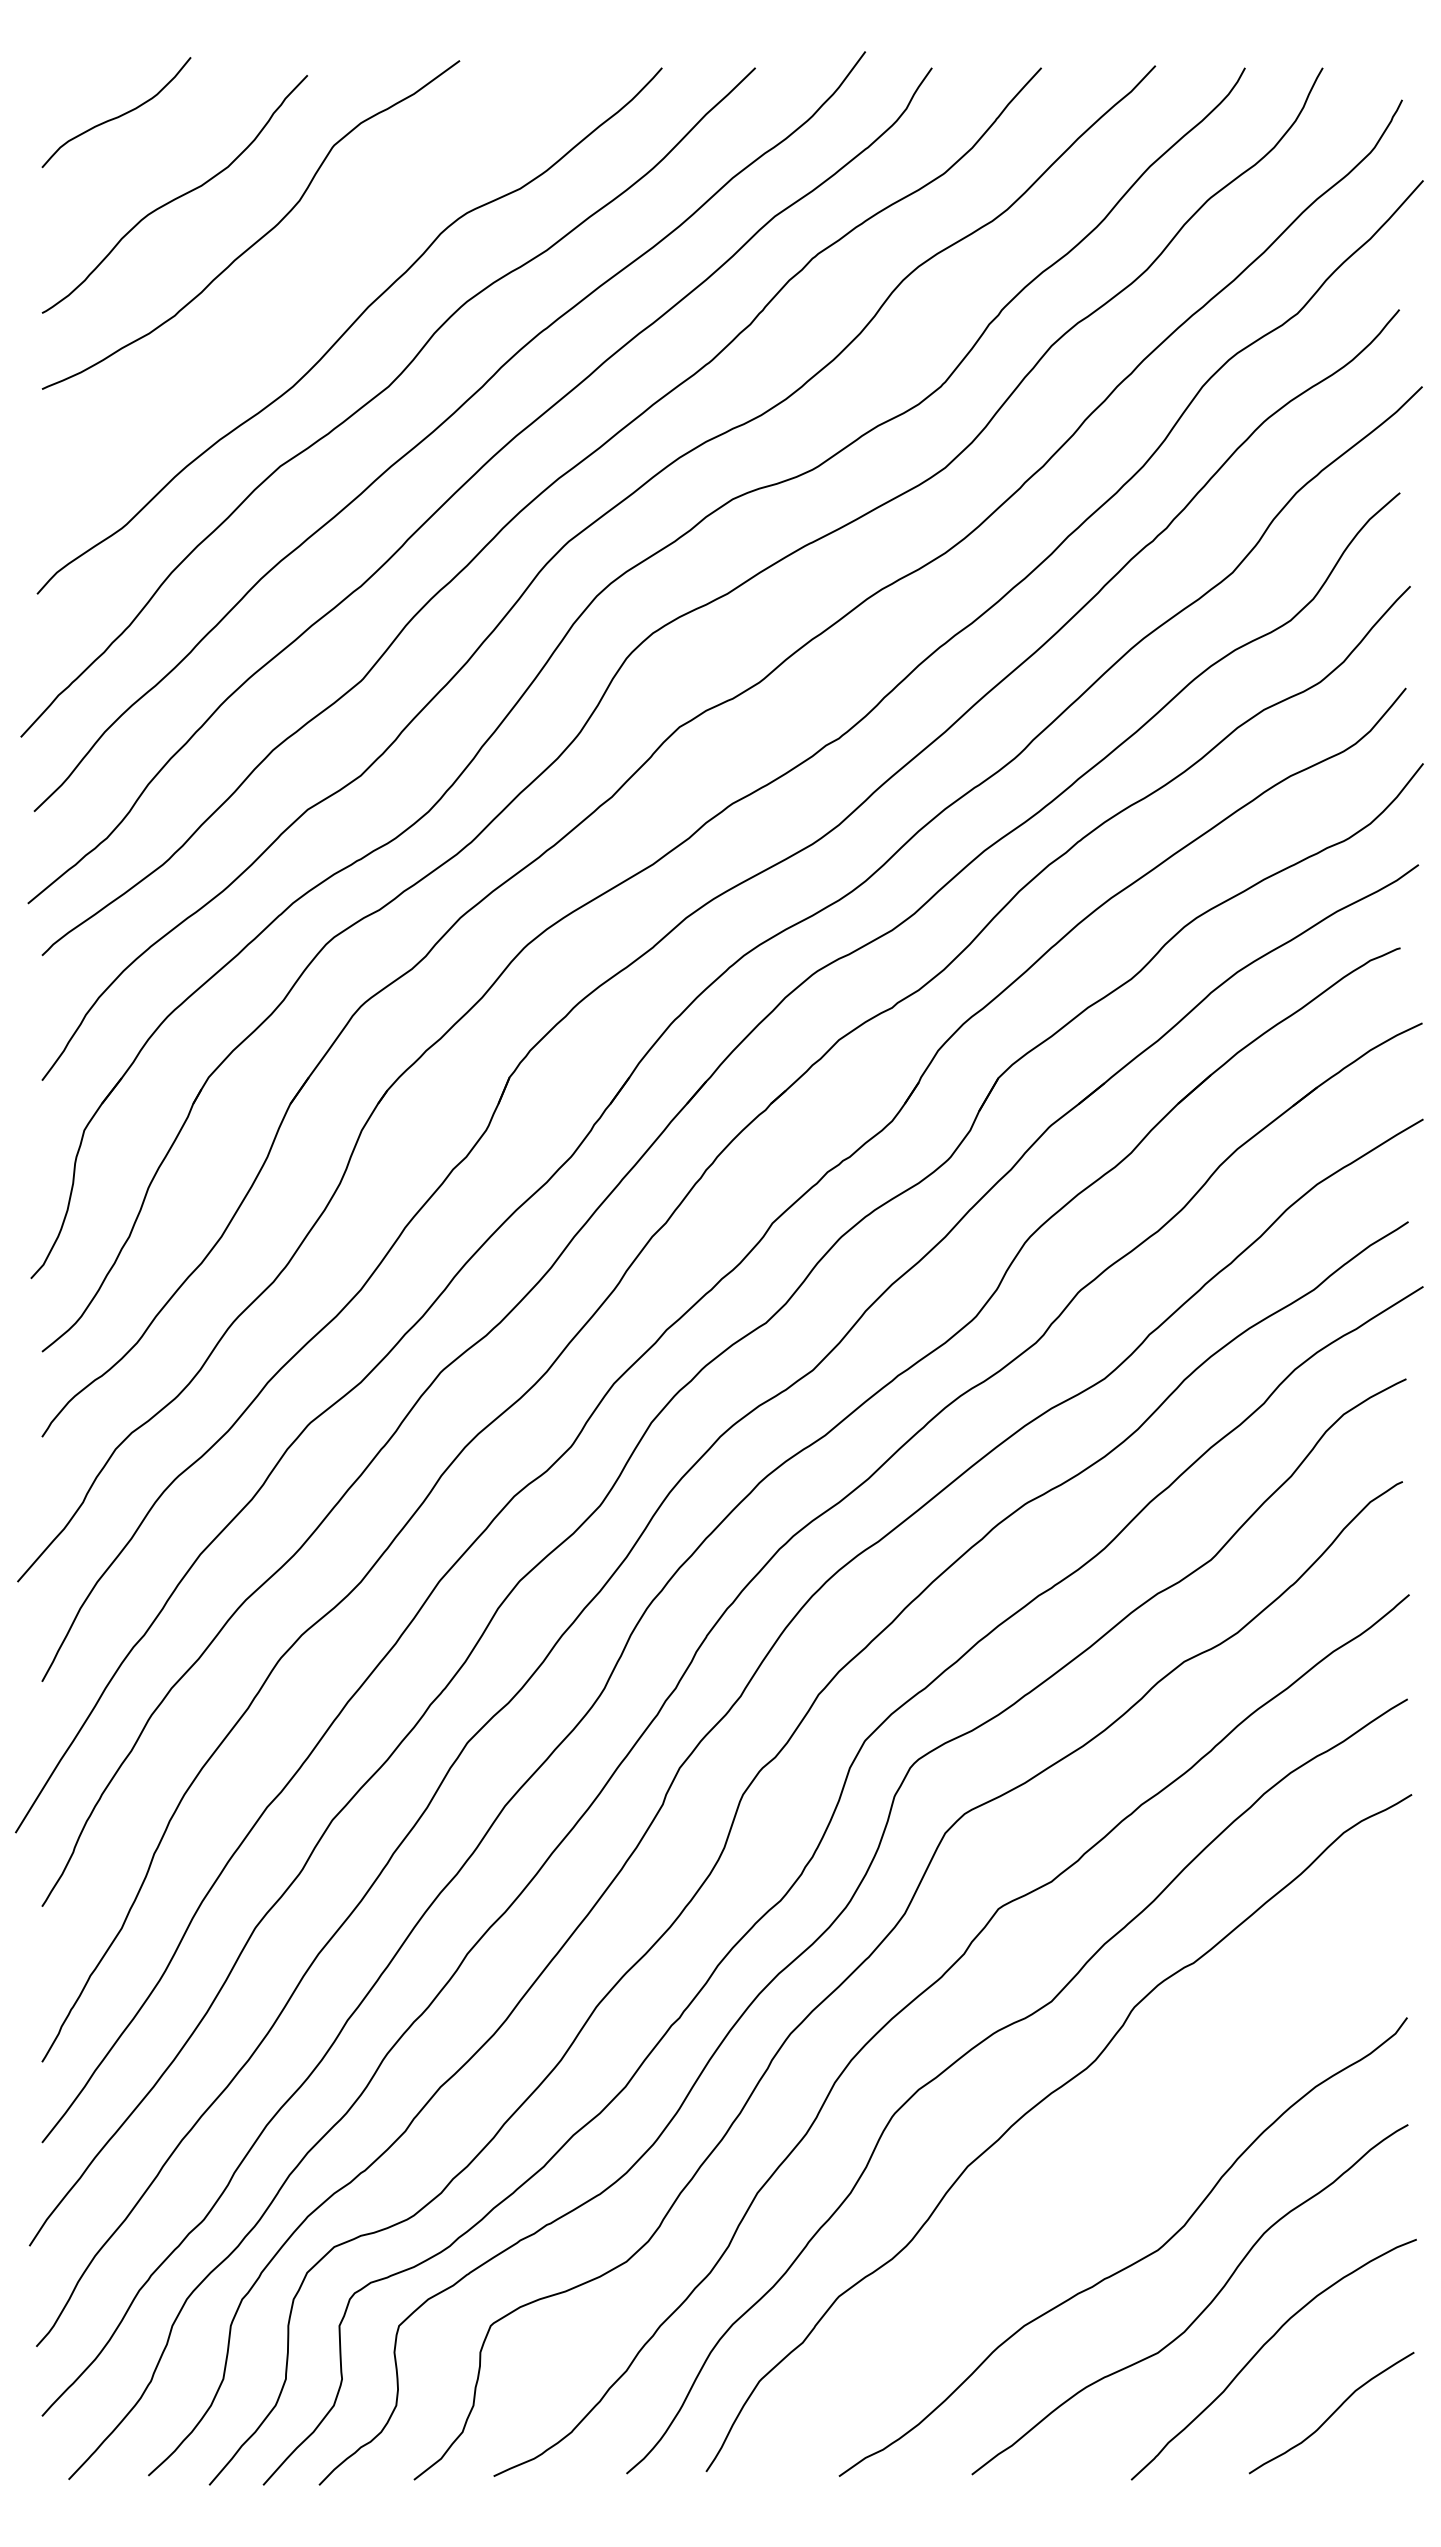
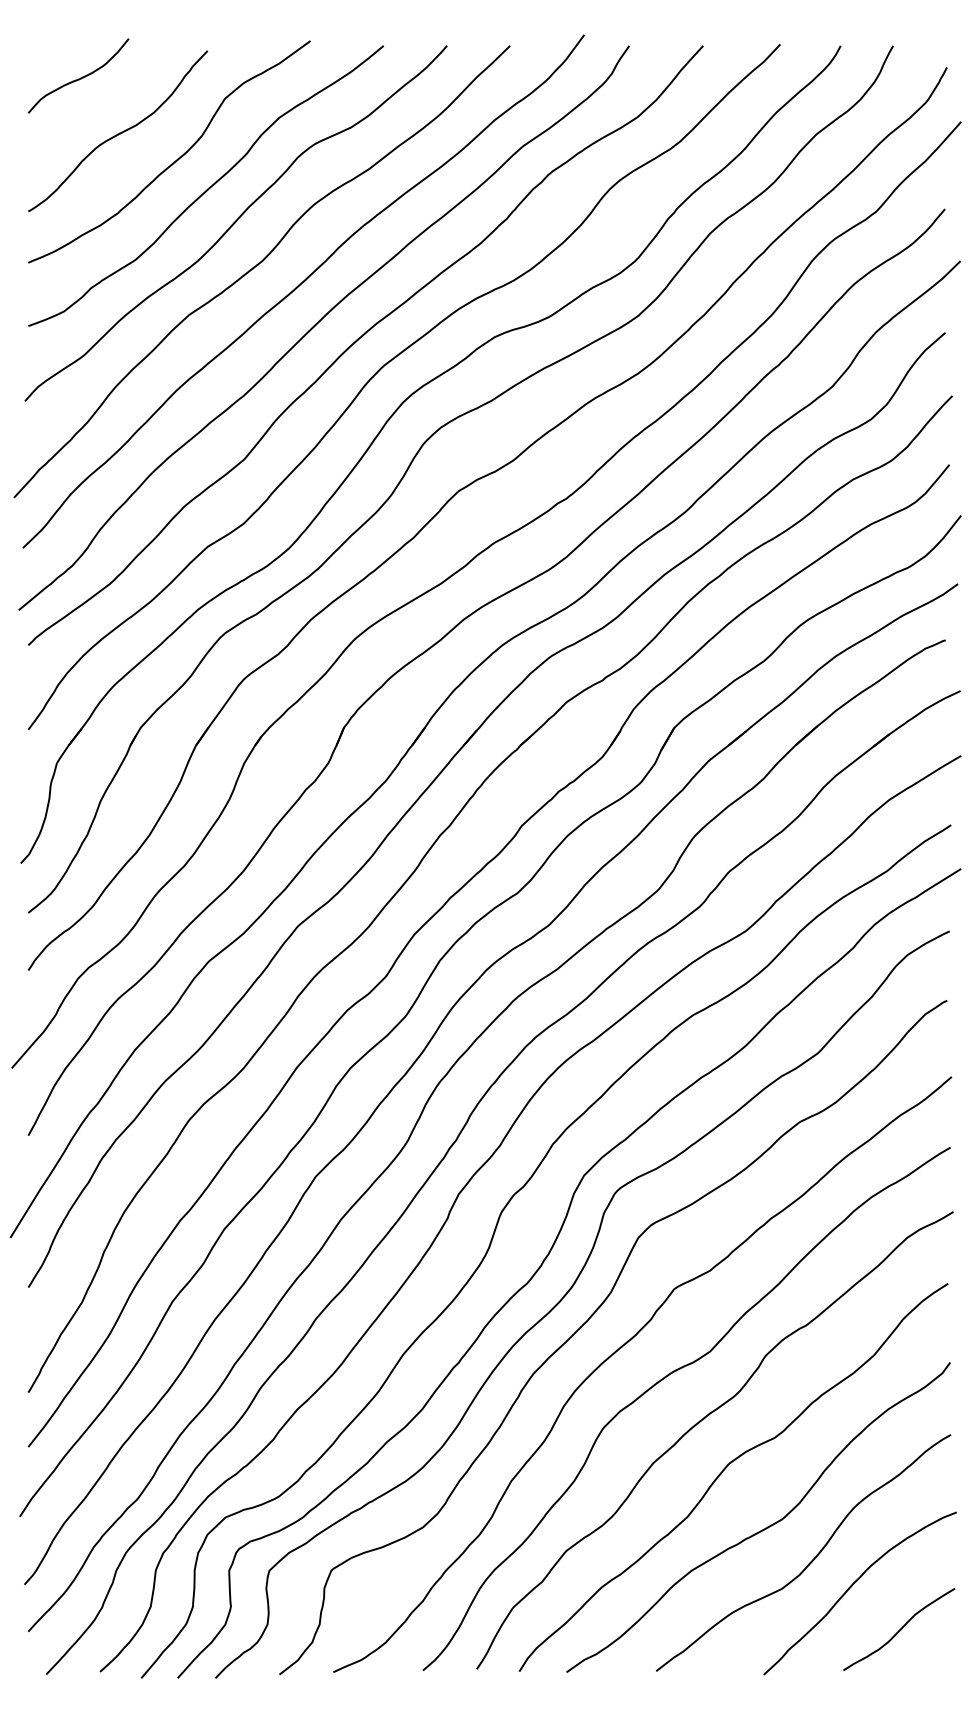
curve: (308, 277) -> (208, 187), added
curve: (1074, 2176) -> (725, 1469), added

